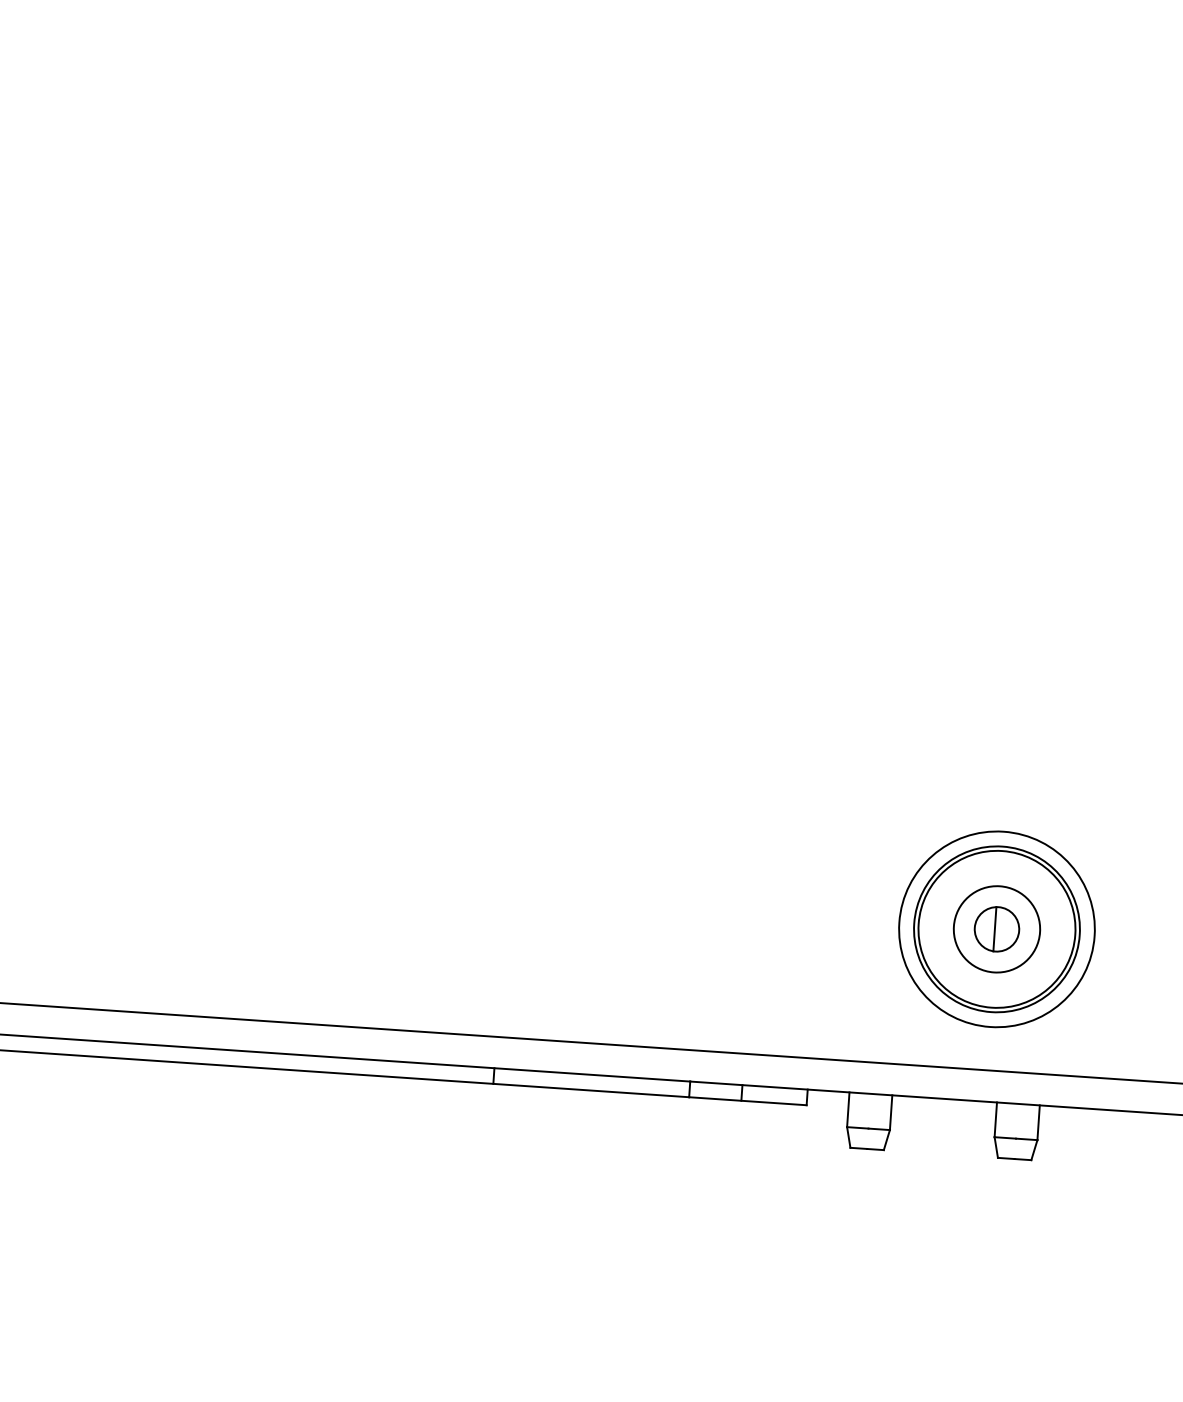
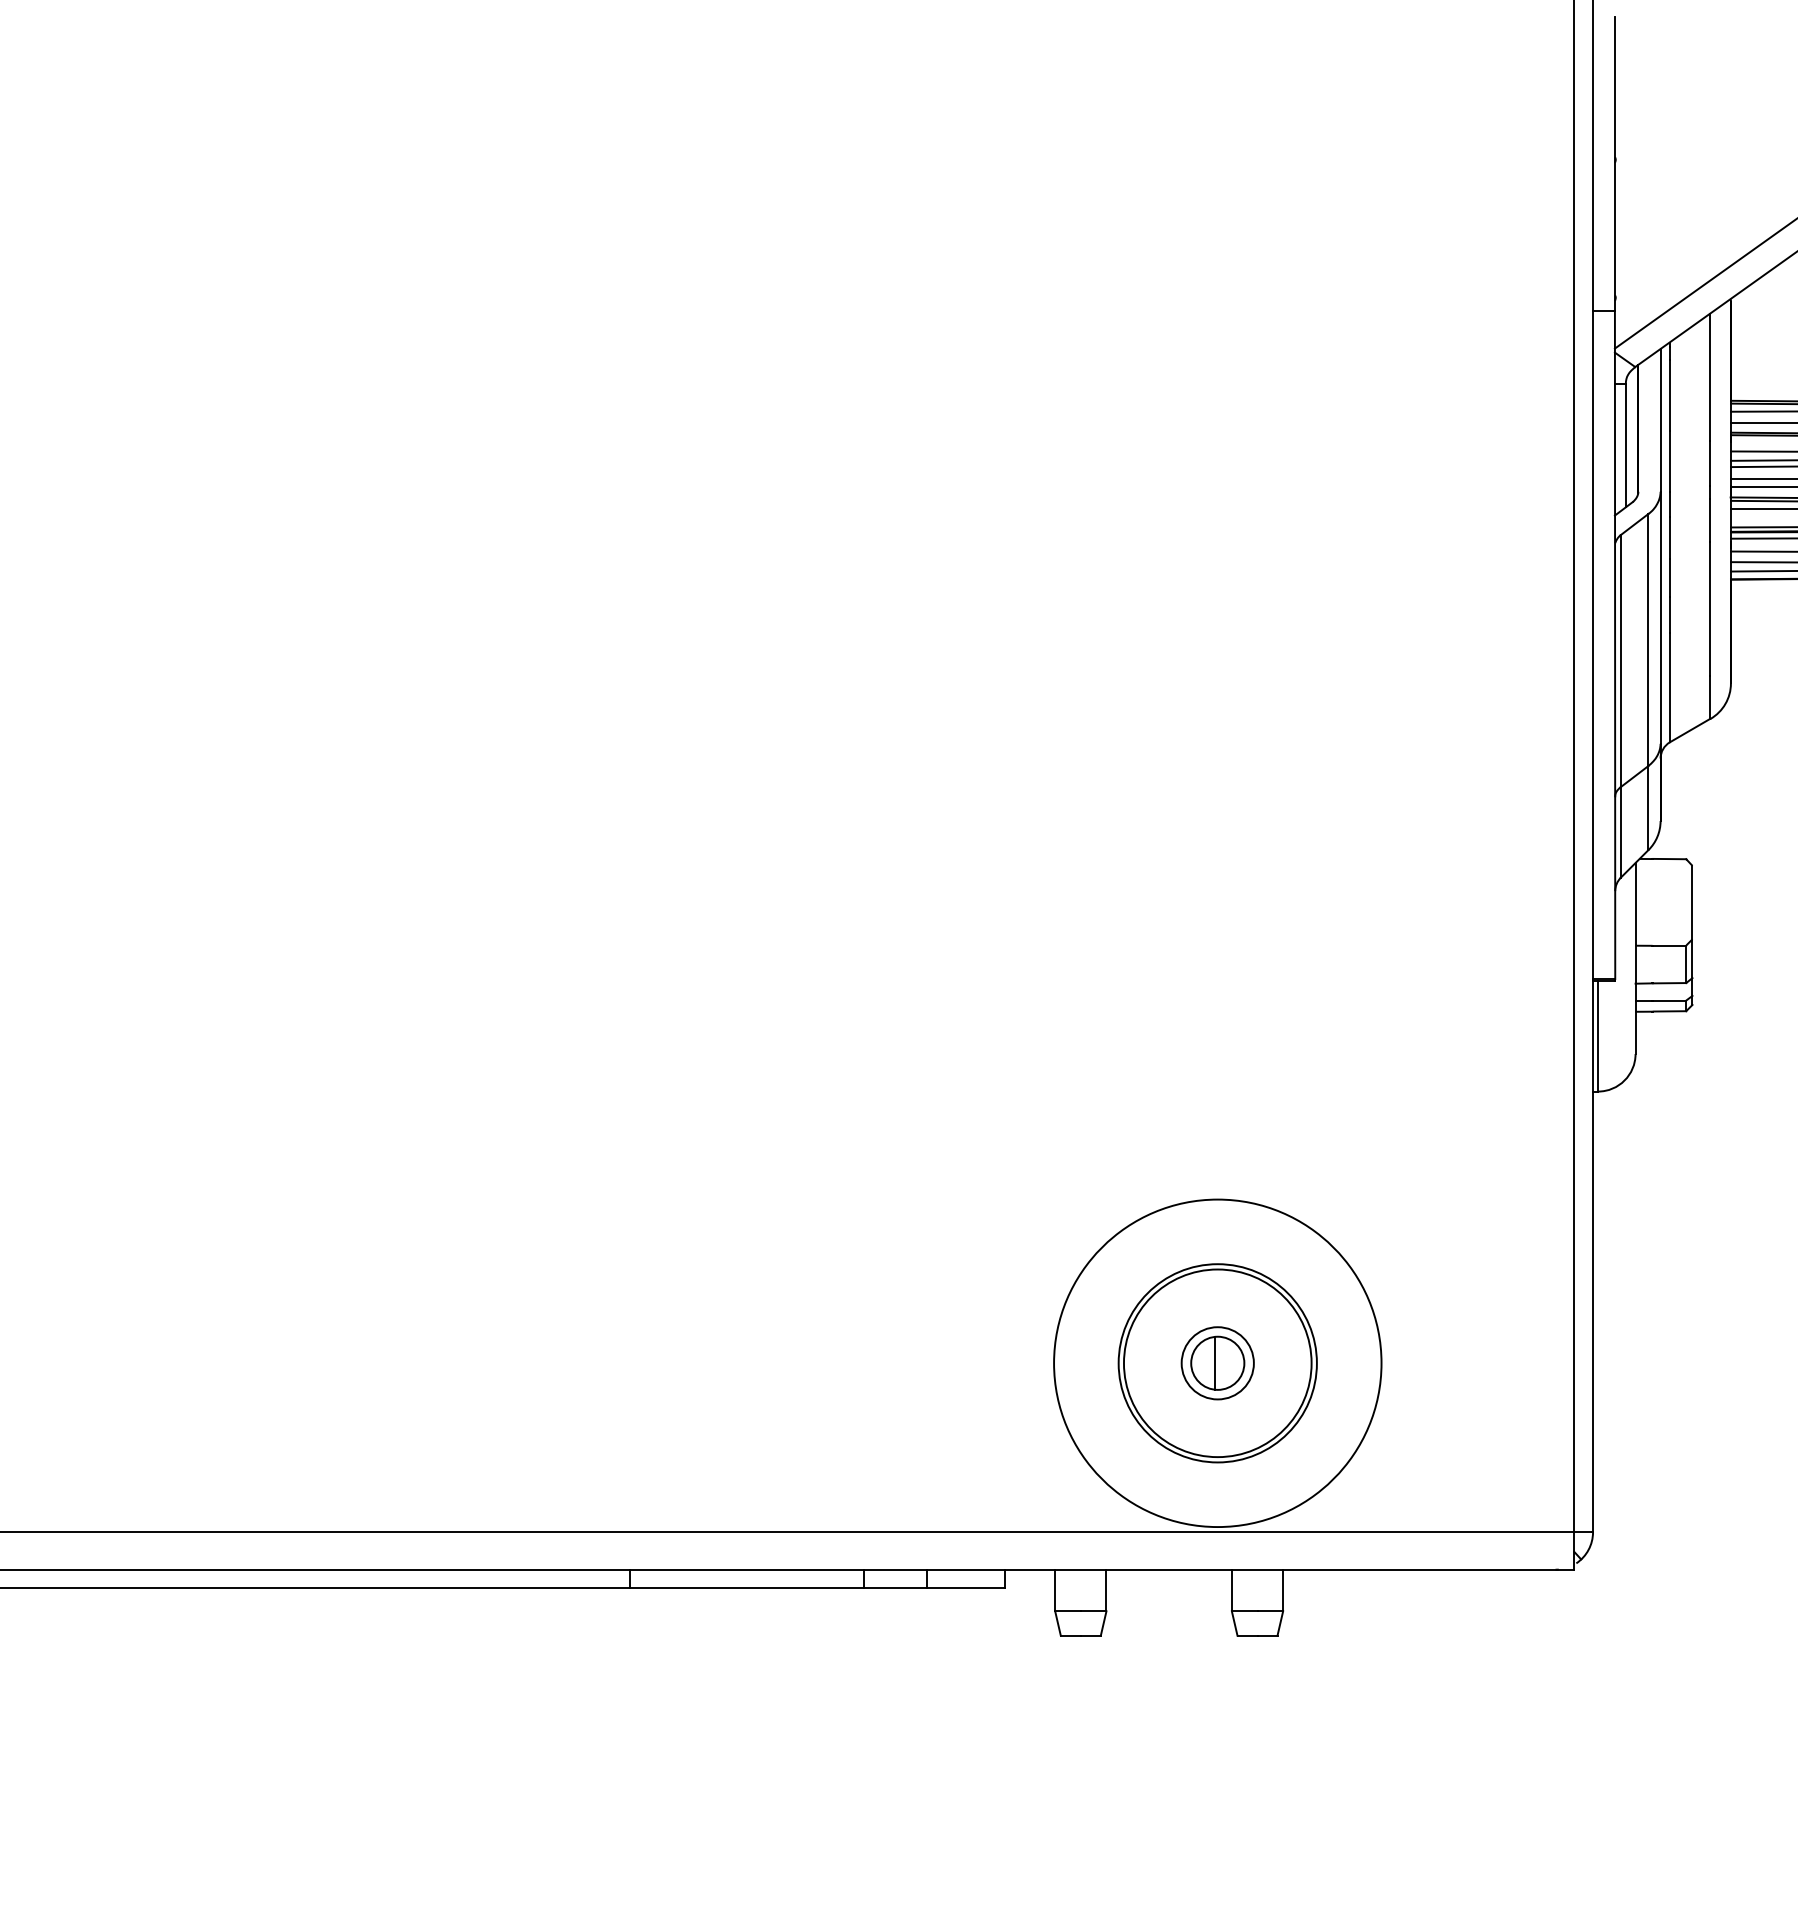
circle: (996, 928) -> (1217, 1362), size x0.7
circle: (996, 929) -> (1217, 1363), size x1.4

